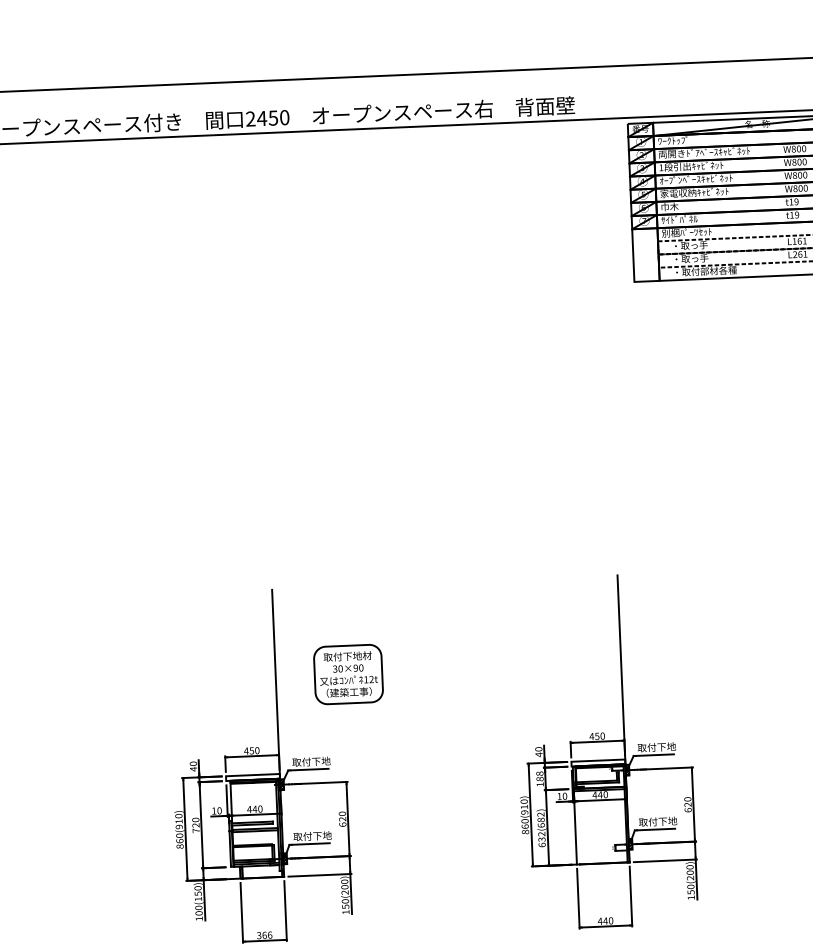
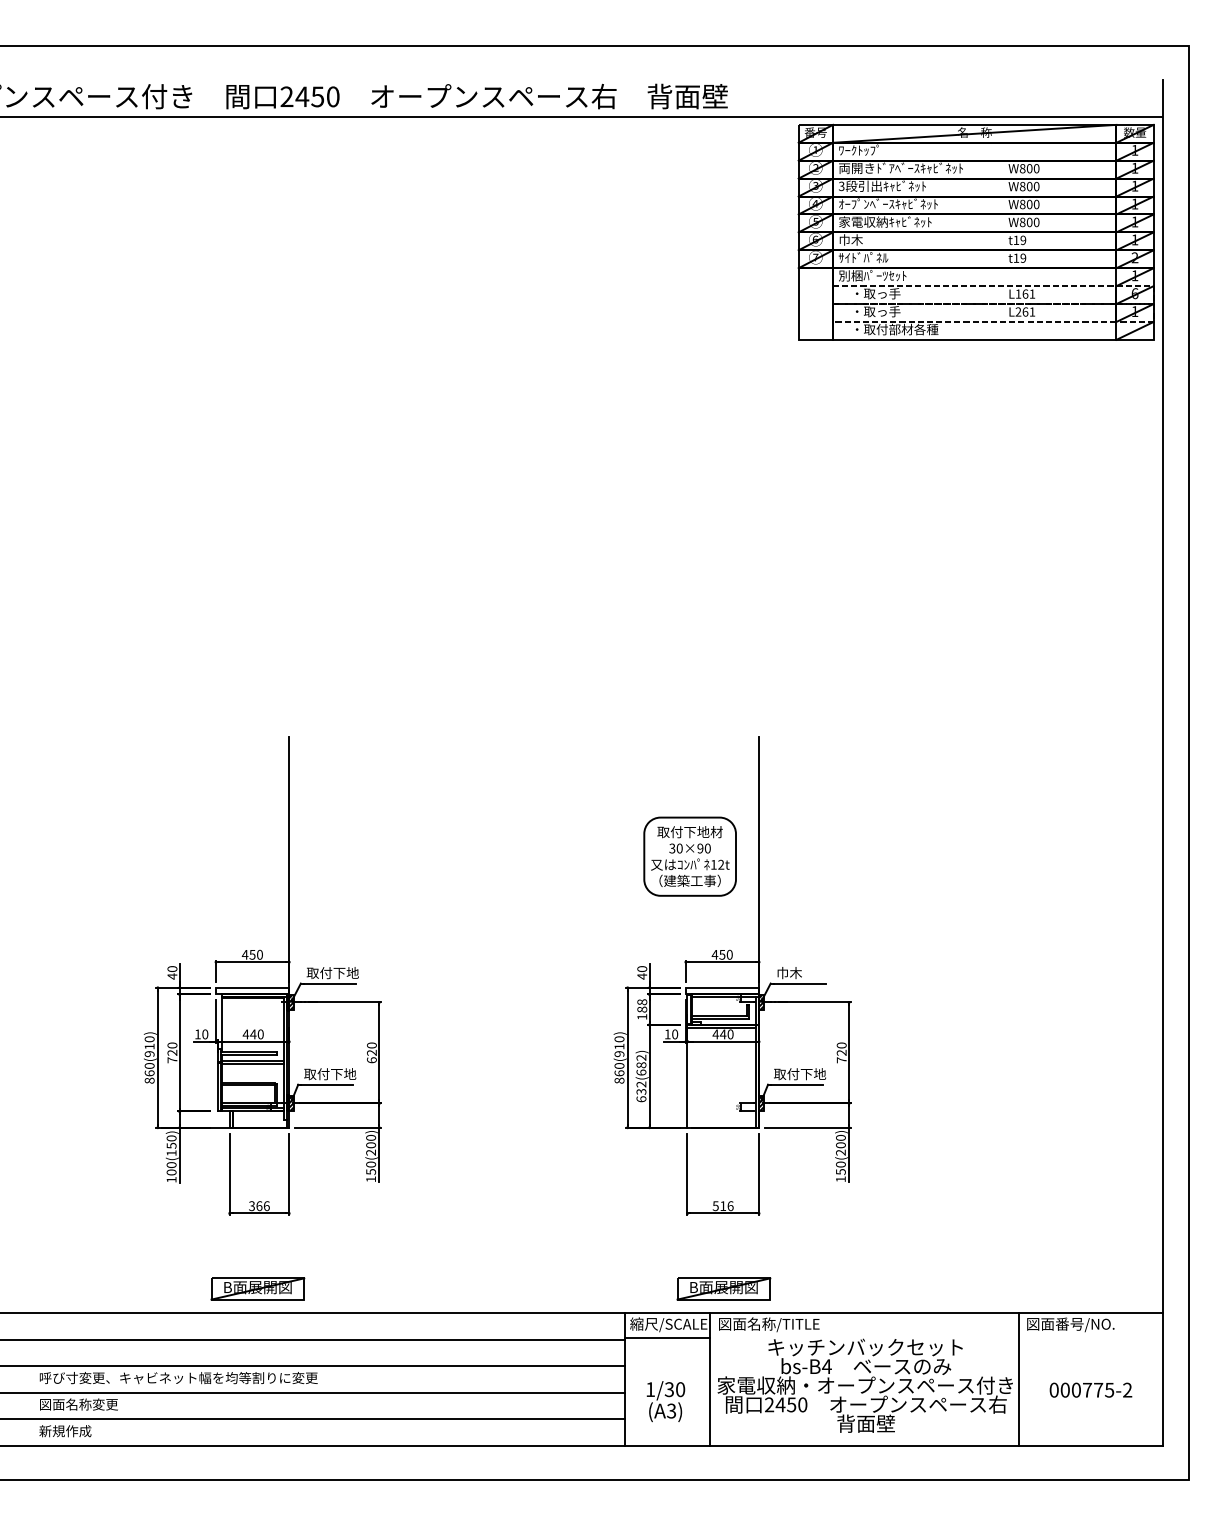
text: (661, 167) -> (841, 186), 1 -> 3
part: (348, 674) -> (689, 856), moved
text: (656, 747) -> (802, 973), 取付下地 -> 巾木
text: (688, 810) -> (841, 1060), 620 -> 720
text: (605, 921) -> (722, 1206), 440 -> 516

